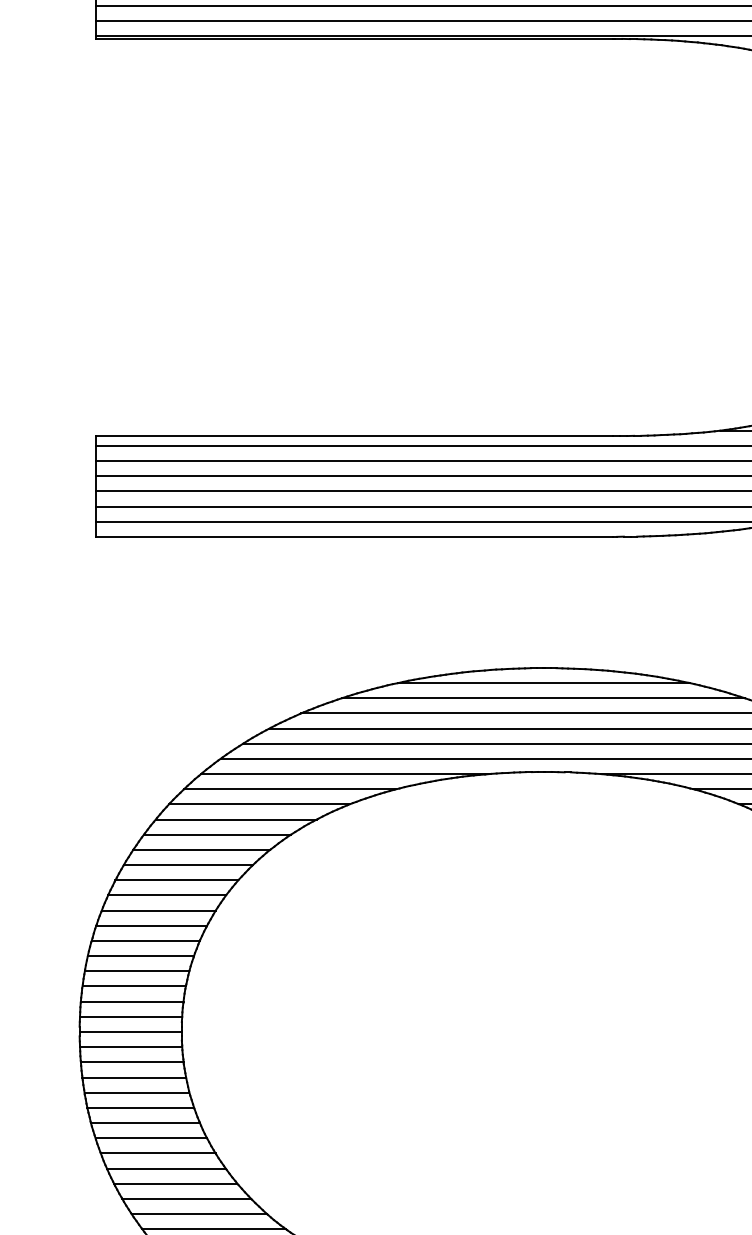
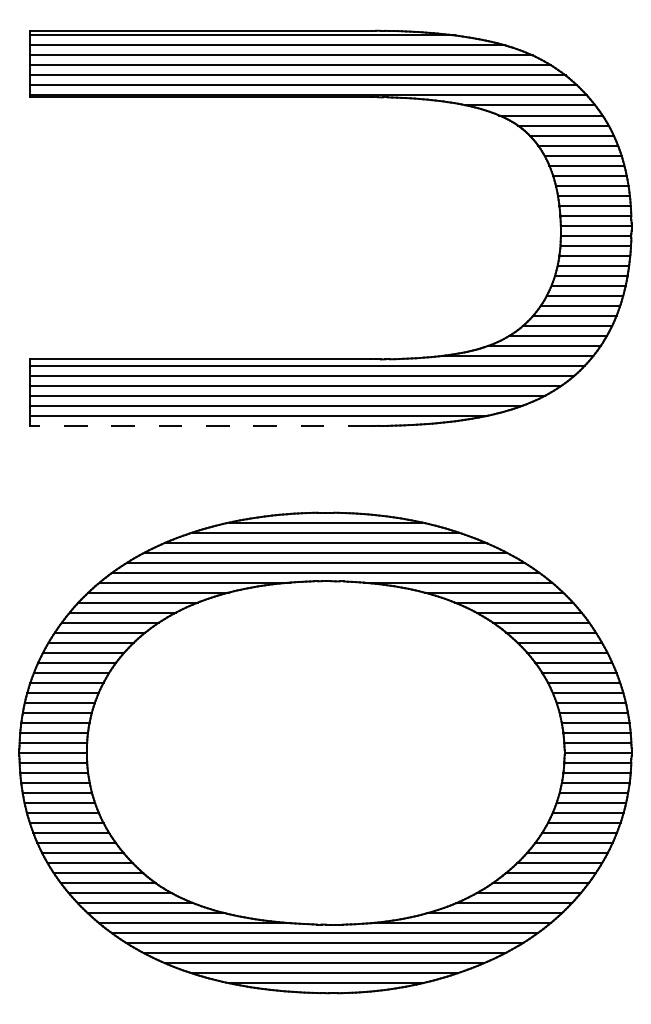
line: (353, 537) -> (200, 426), solid -> dashed

